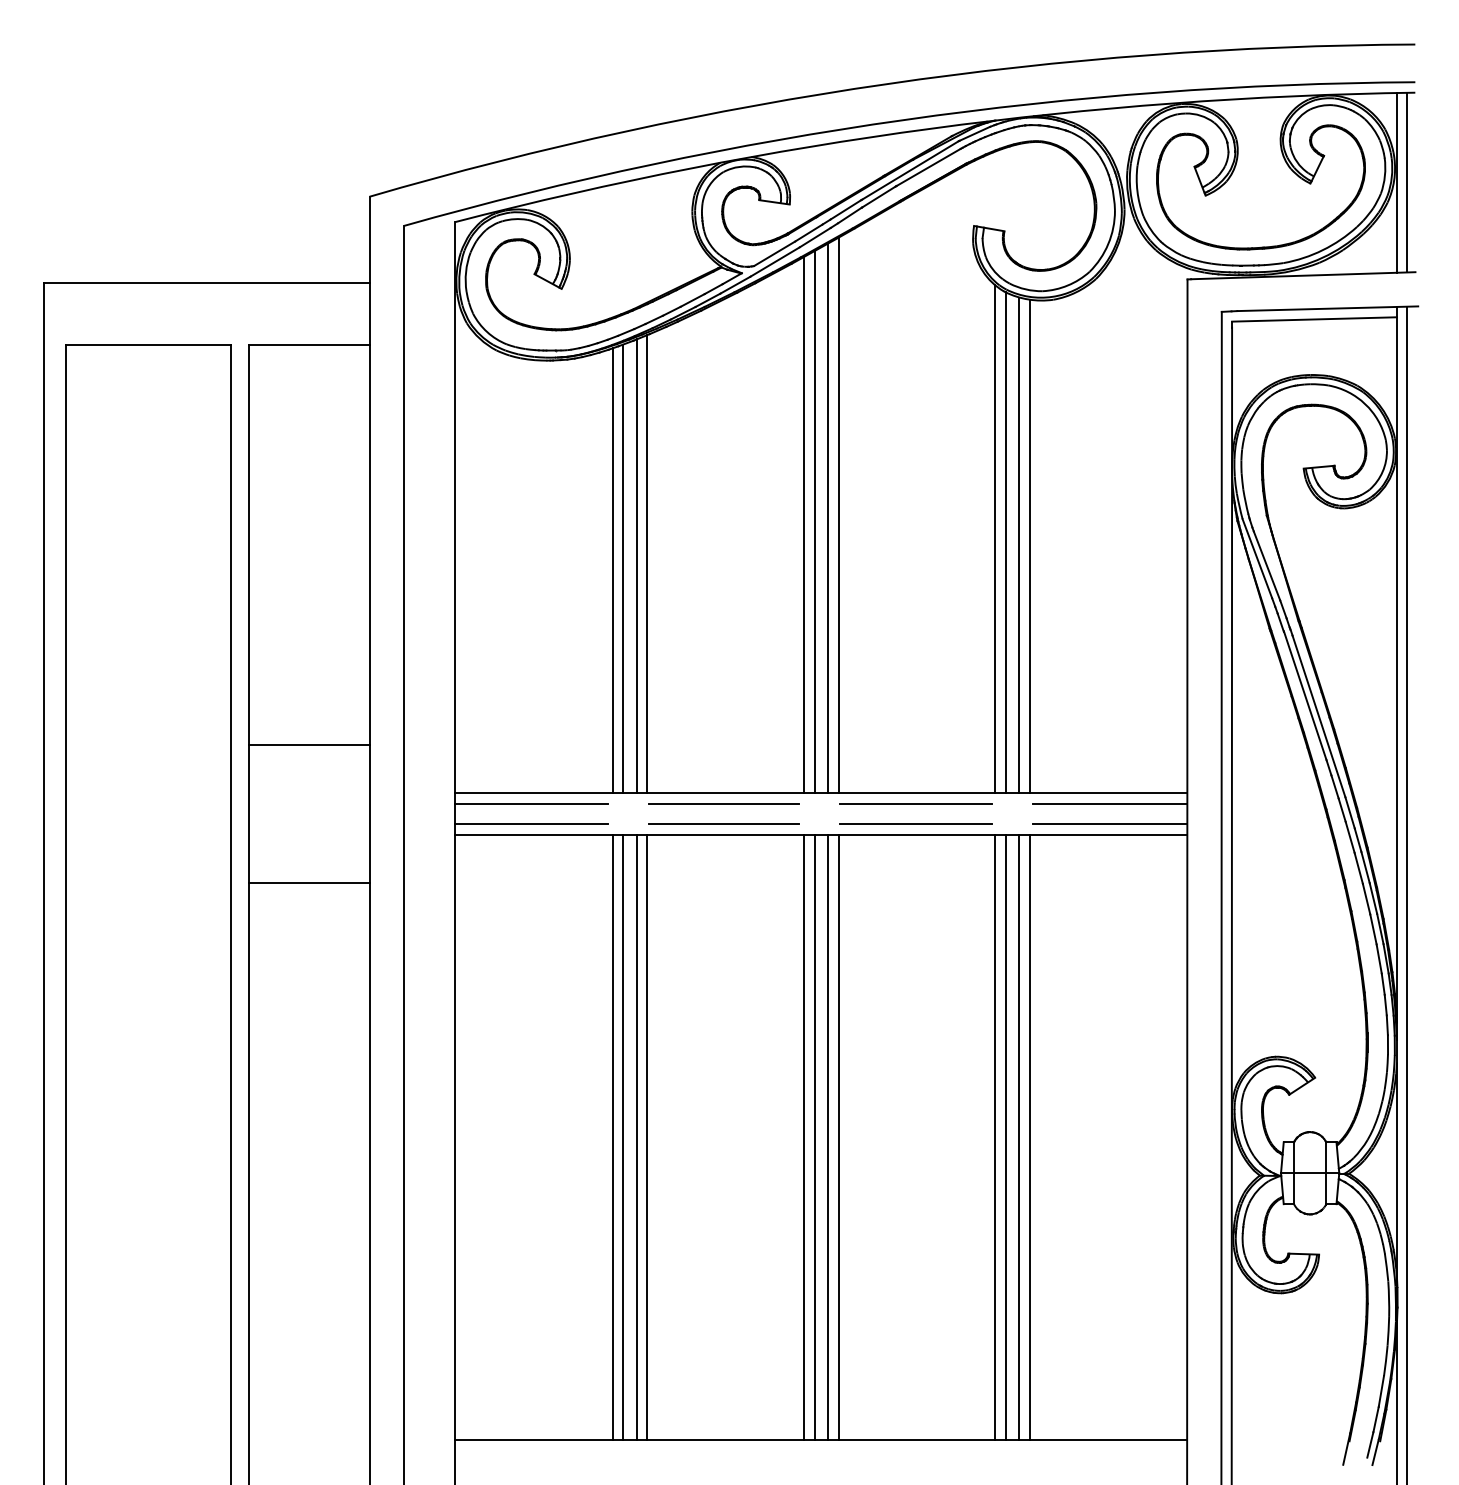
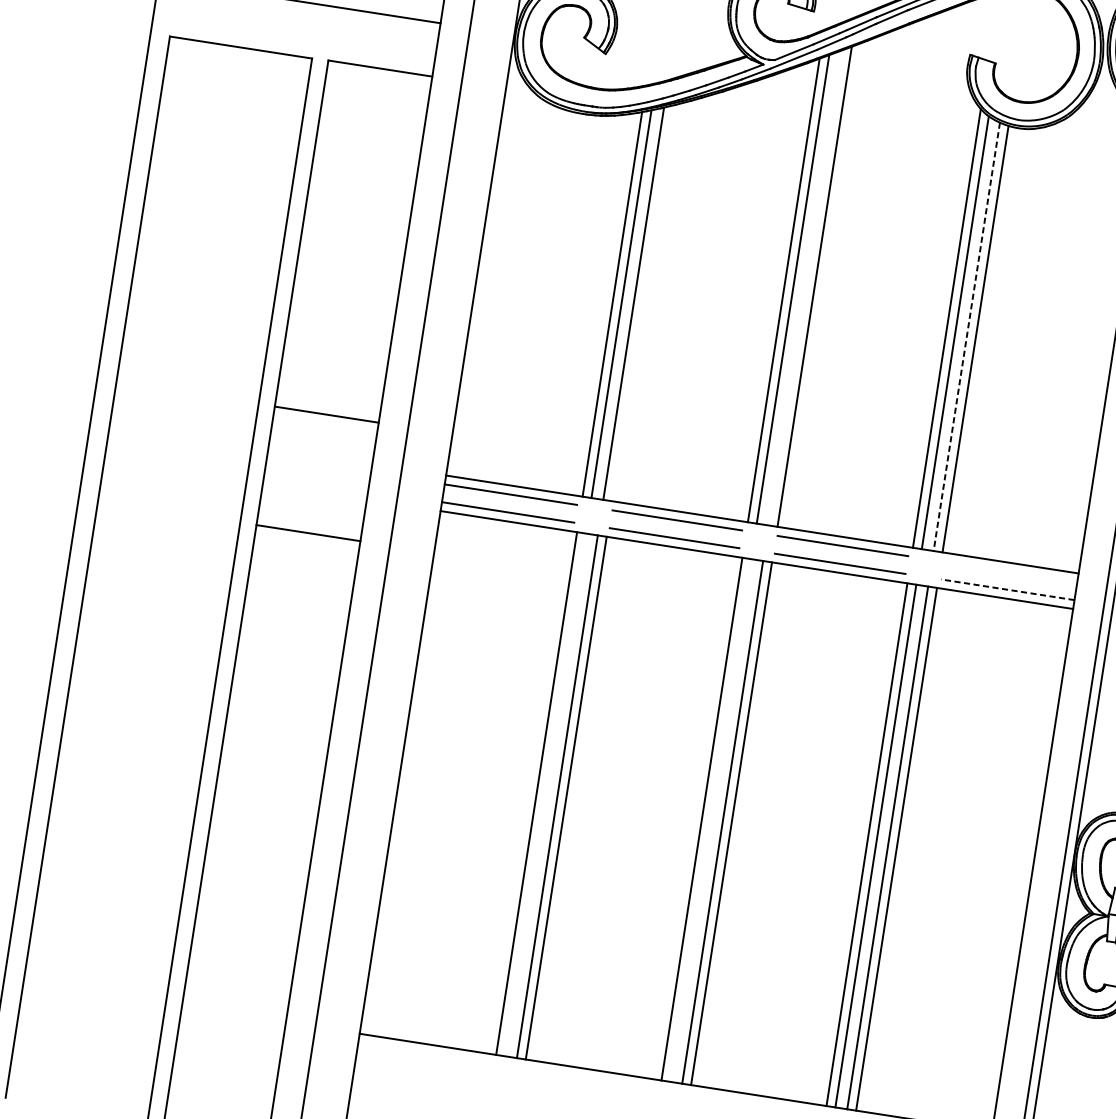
line: (828, 518) -> (805, 288), removed
line: (1019, 545) -> (966, 336), solid -> dashed
line: (647, 564) -> (642, 303), removed
line: (1109, 803) -> (1010, 571), removed
line: (1109, 824) -> (1007, 589), solid -> dashed
line: (623, 1136) -> (545, 794), removed
line: (814, 1136) -> (710, 819), removed

